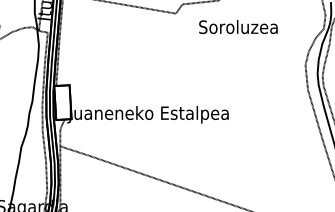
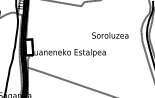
text: (238, 27) -> (110, 35), moved

